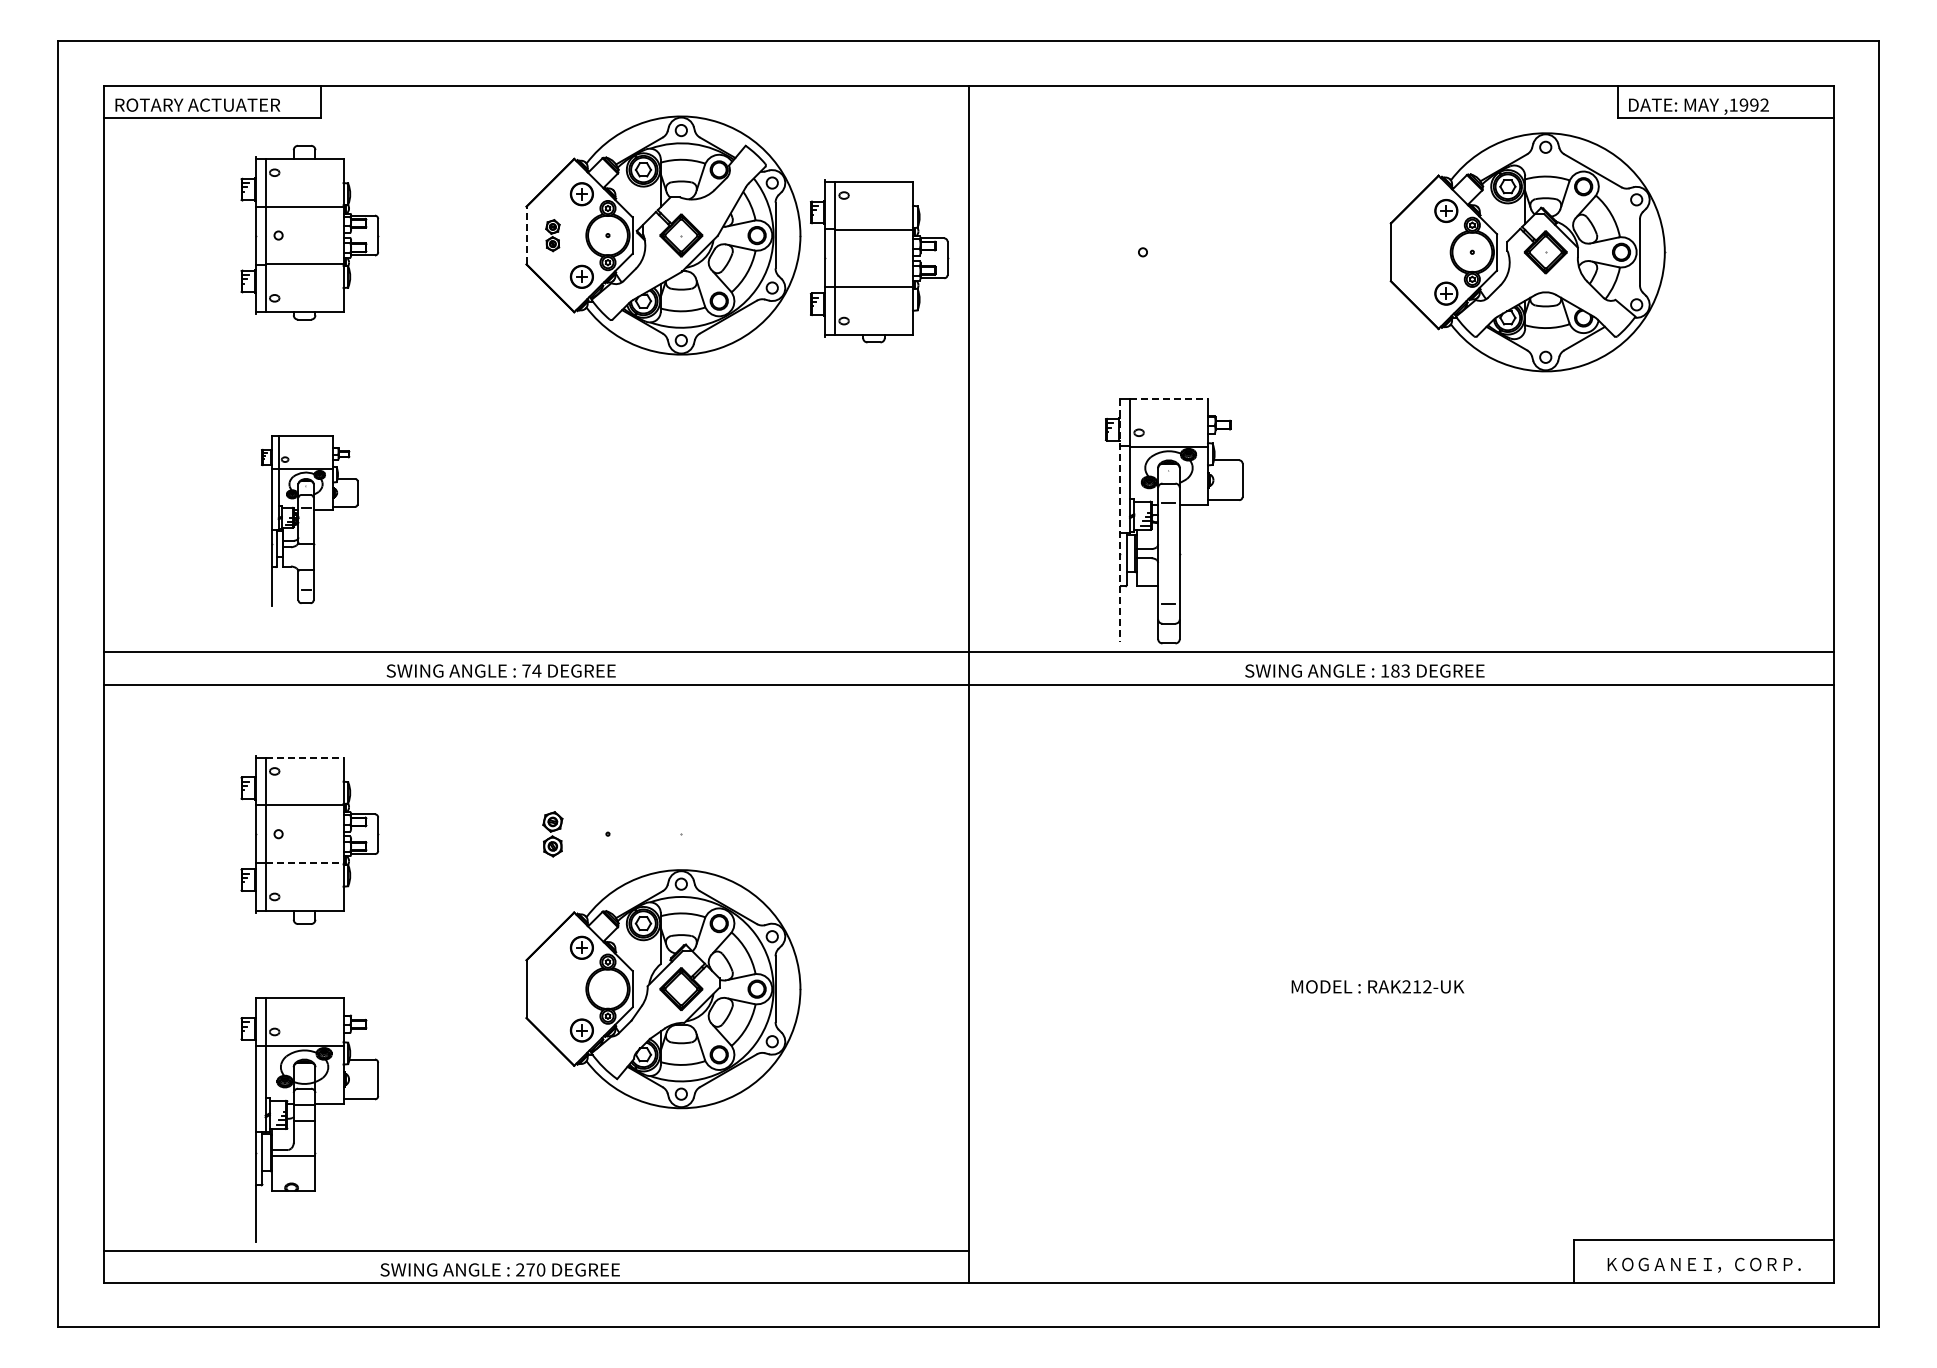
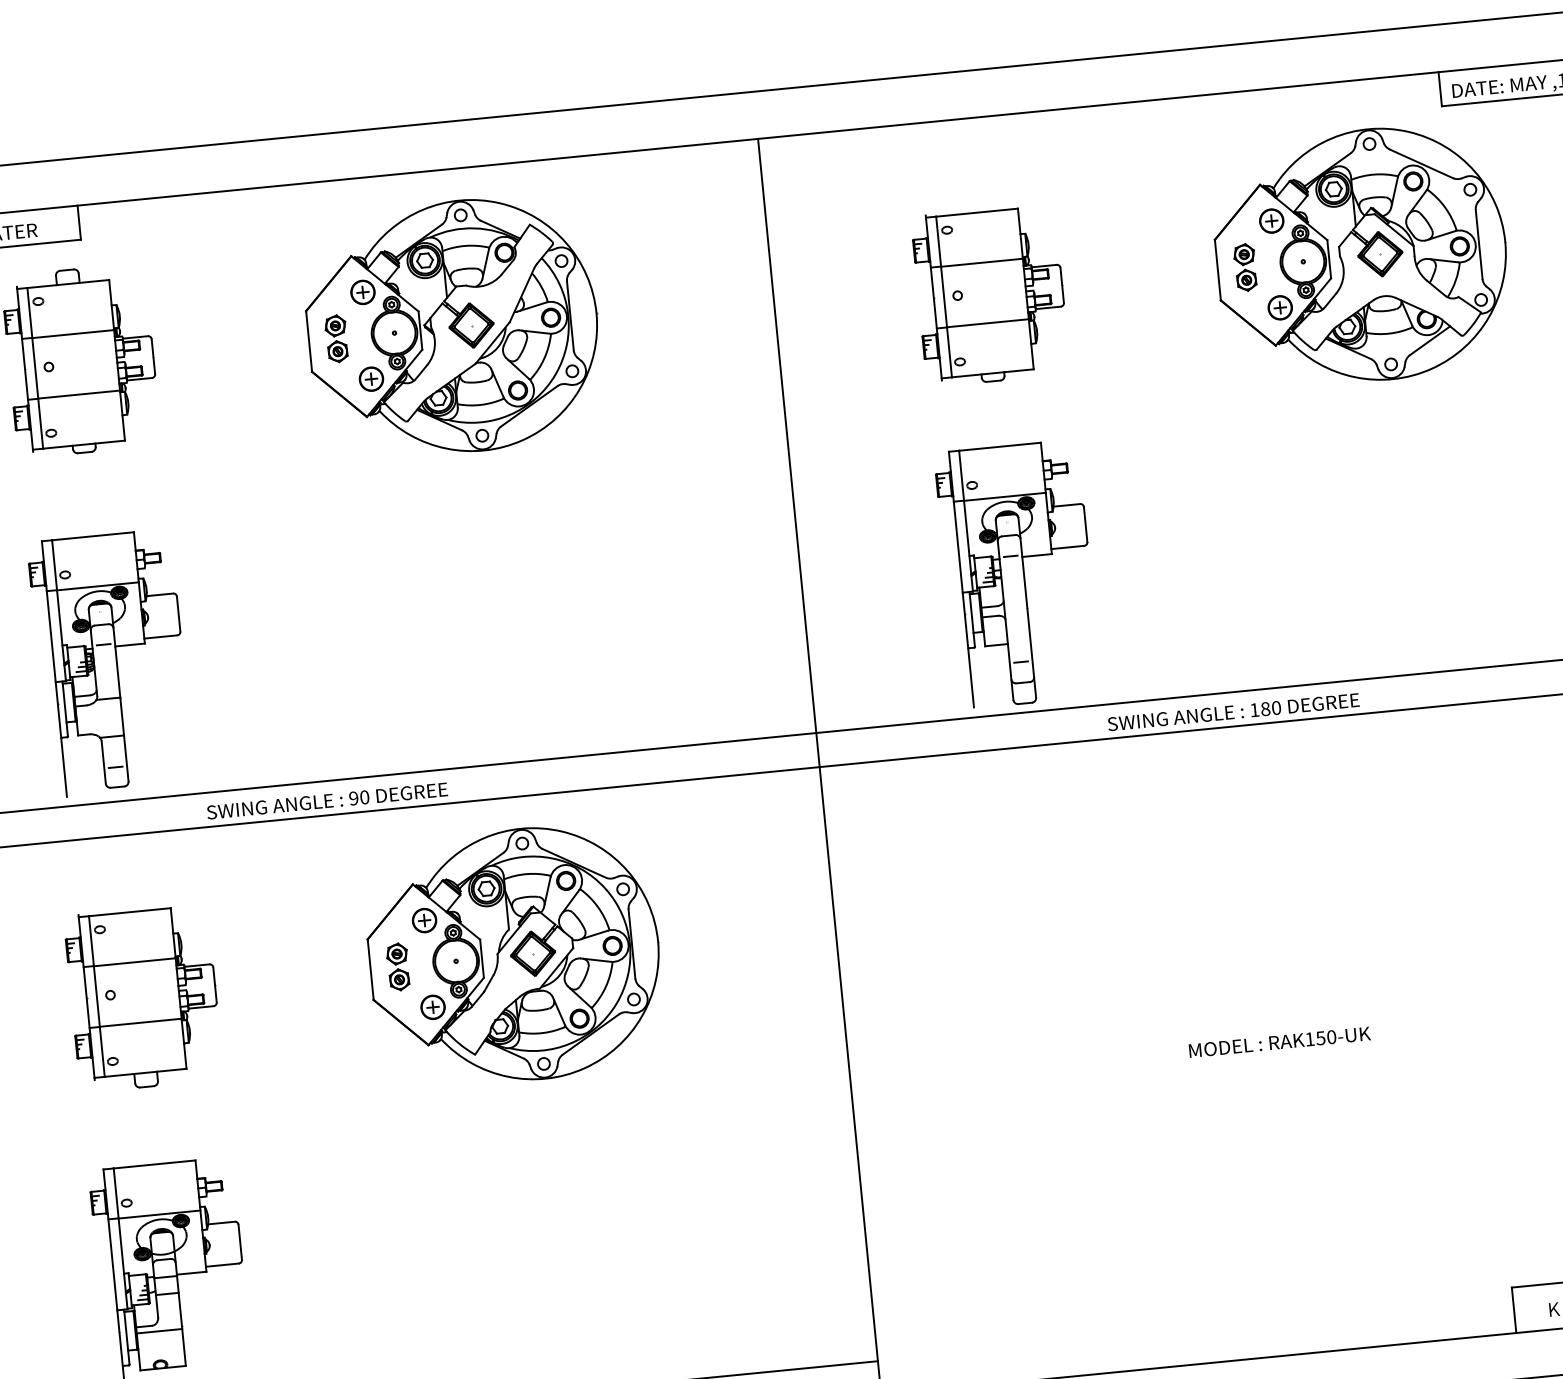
line: (526, 235) -> (309, 341), dashed -> solid
part: (552, 235) -> (336, 338), size x1.43
part: (1416, 252) -> (1244, 267), added
part: (879, 261) -> (991, 295), moved
line: (1168, 398) -> (999, 446), dashed -> solid
part: (309, 520) -> (110, 662), size x1.43
line: (1120, 520) -> (961, 579), dashed -> solid
text: (531, 670) -> (359, 797), 74 -> 90
text: (1405, 670) -> (1276, 707), 183 -> 180
line: (304, 757) -> (129, 912), dashed -> solid
line: (304, 863) -> (140, 1023), dashed -> solid
text: (1416, 986) -> (1320, 1037), RAK212-UK -> RAK150-UK
part: (663, 989) -> (514, 955), moved

